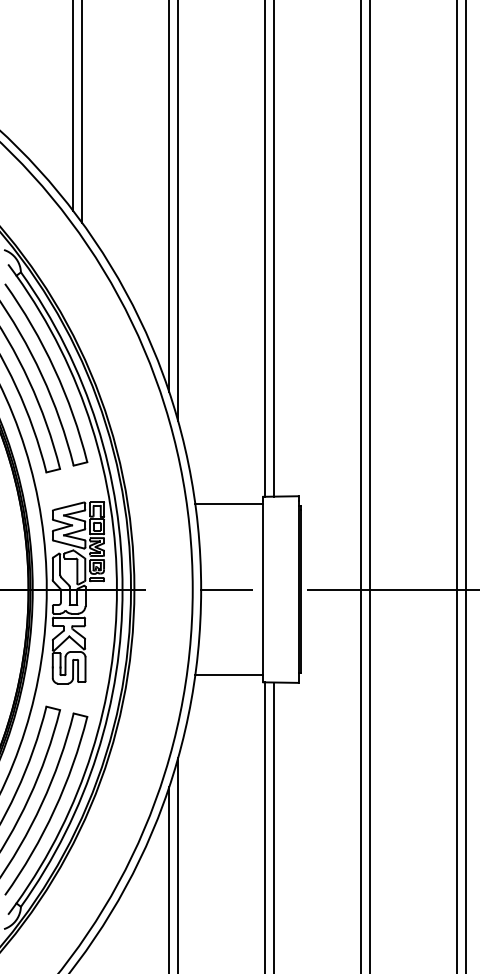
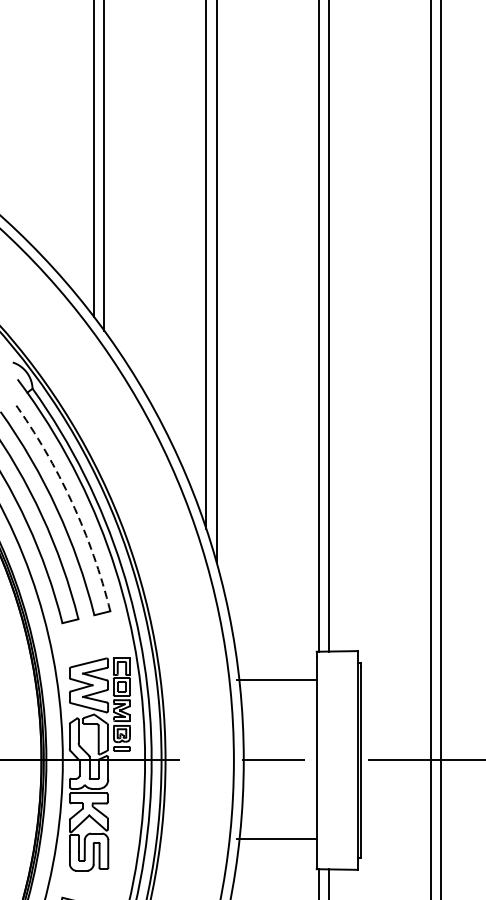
arc: (54, 369) -> (71, 502), solid -> dashed
line: (229, 503) -> (276, 679), moved
line: (229, 675) -> (276, 838), moved

